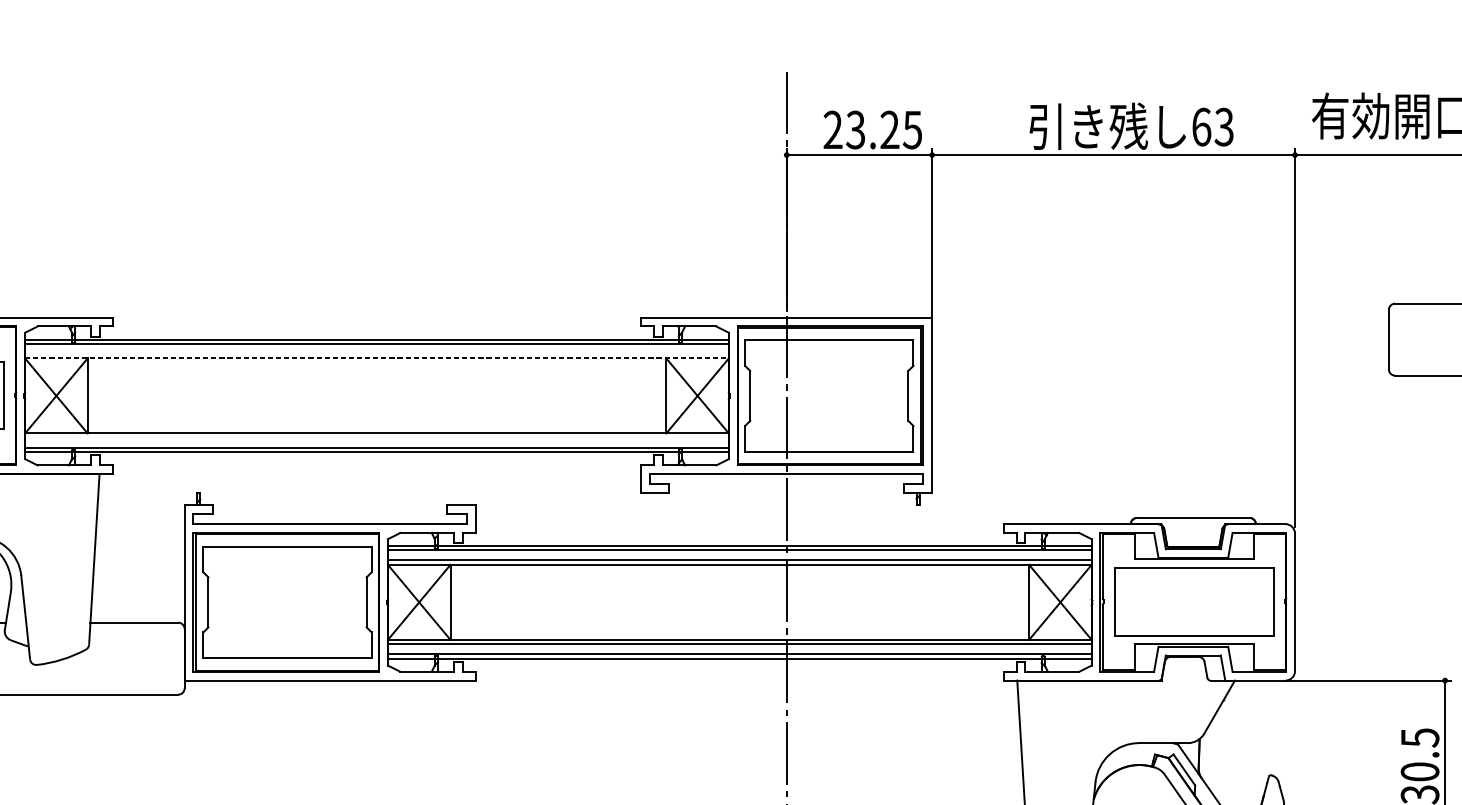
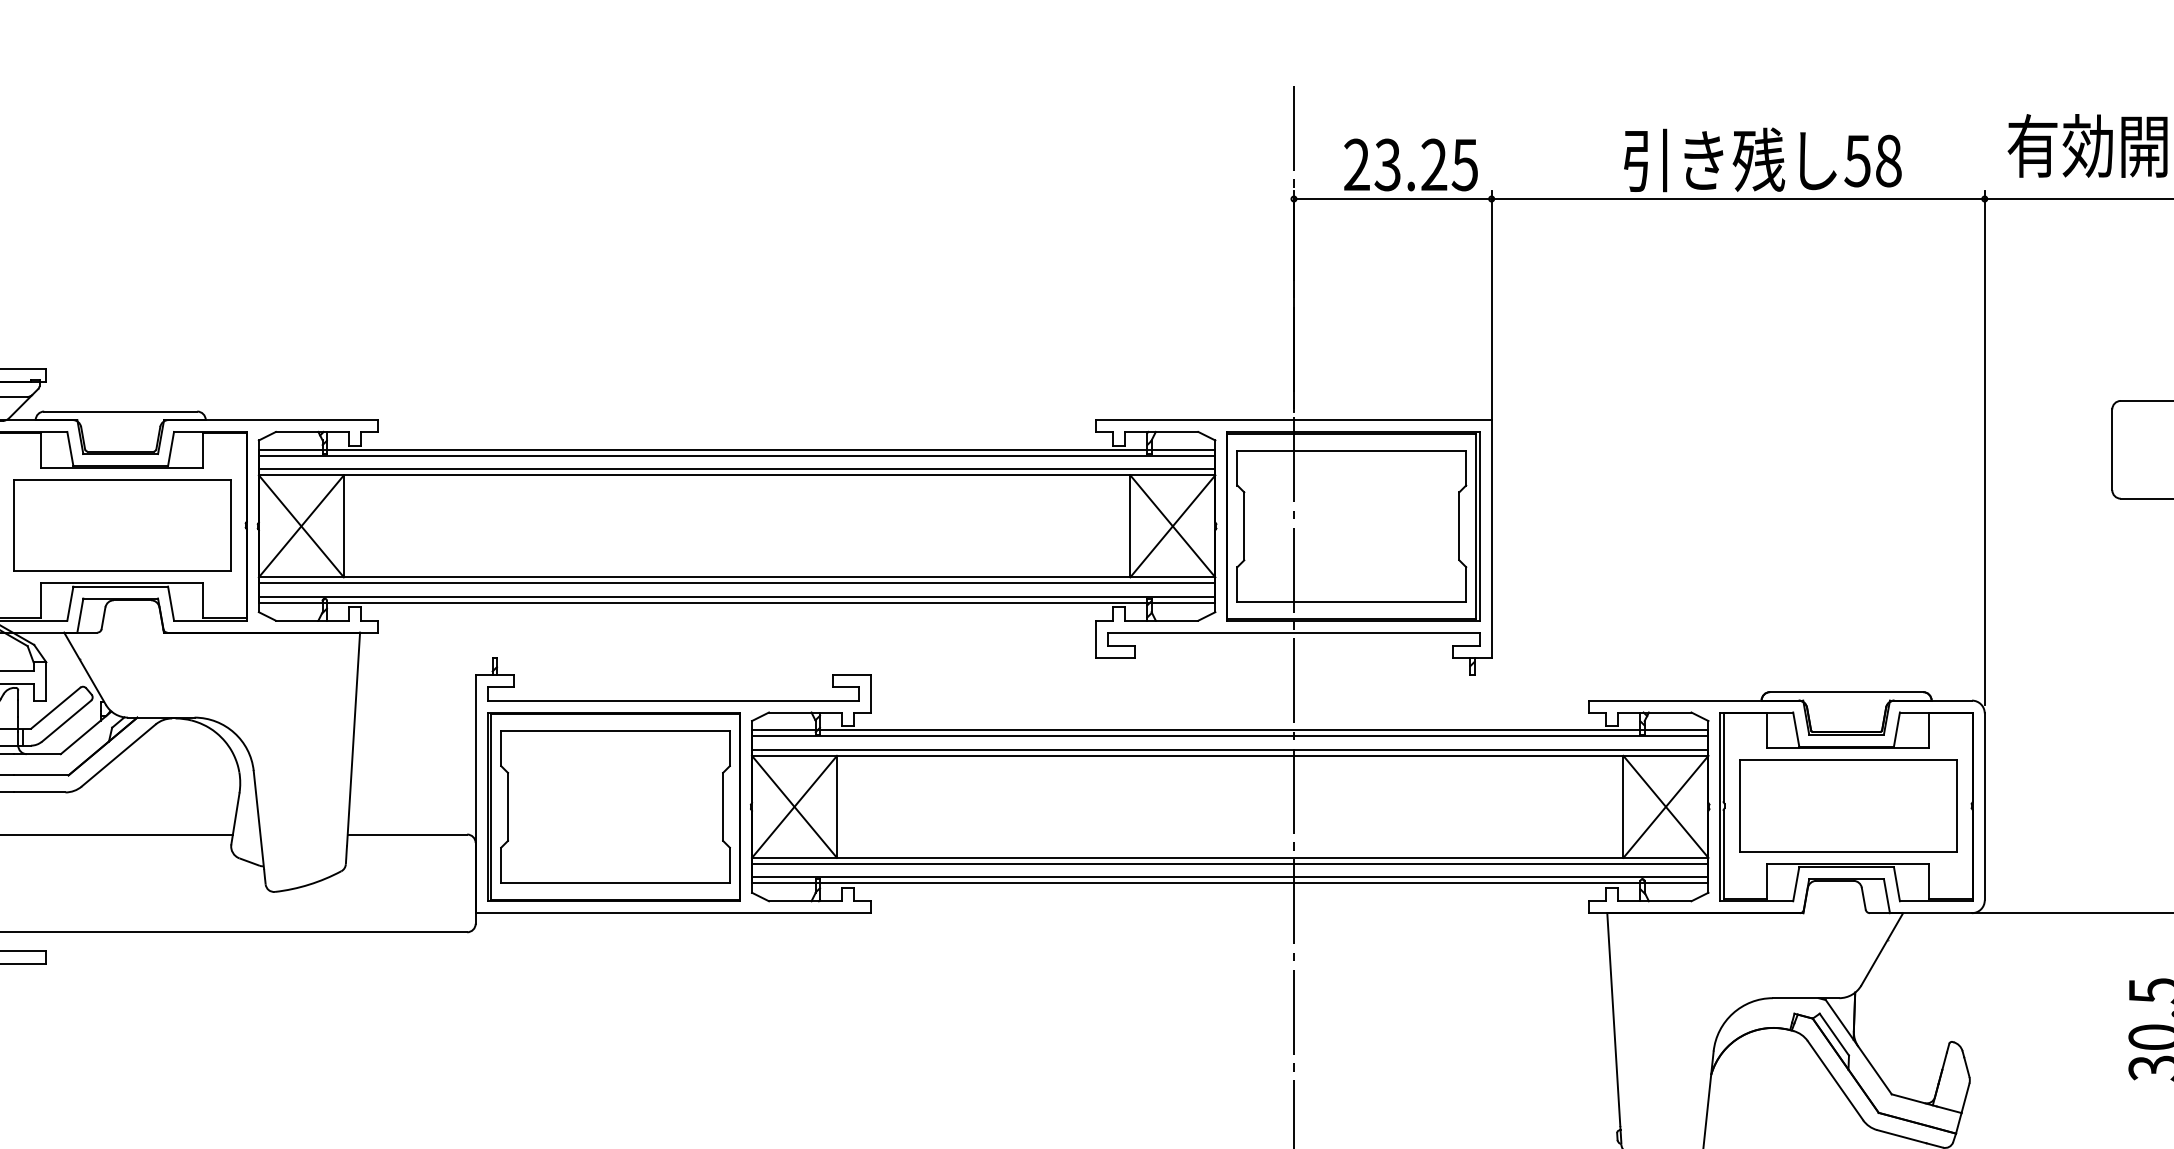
text: (1212, 126) -> (1872, 160), 63 -> 58
line: (376, 354) -> (736, 469), added
line: (377, 358) -> (737, 475), dashed -> solid
line: (376, 438) -> (736, 583), added

